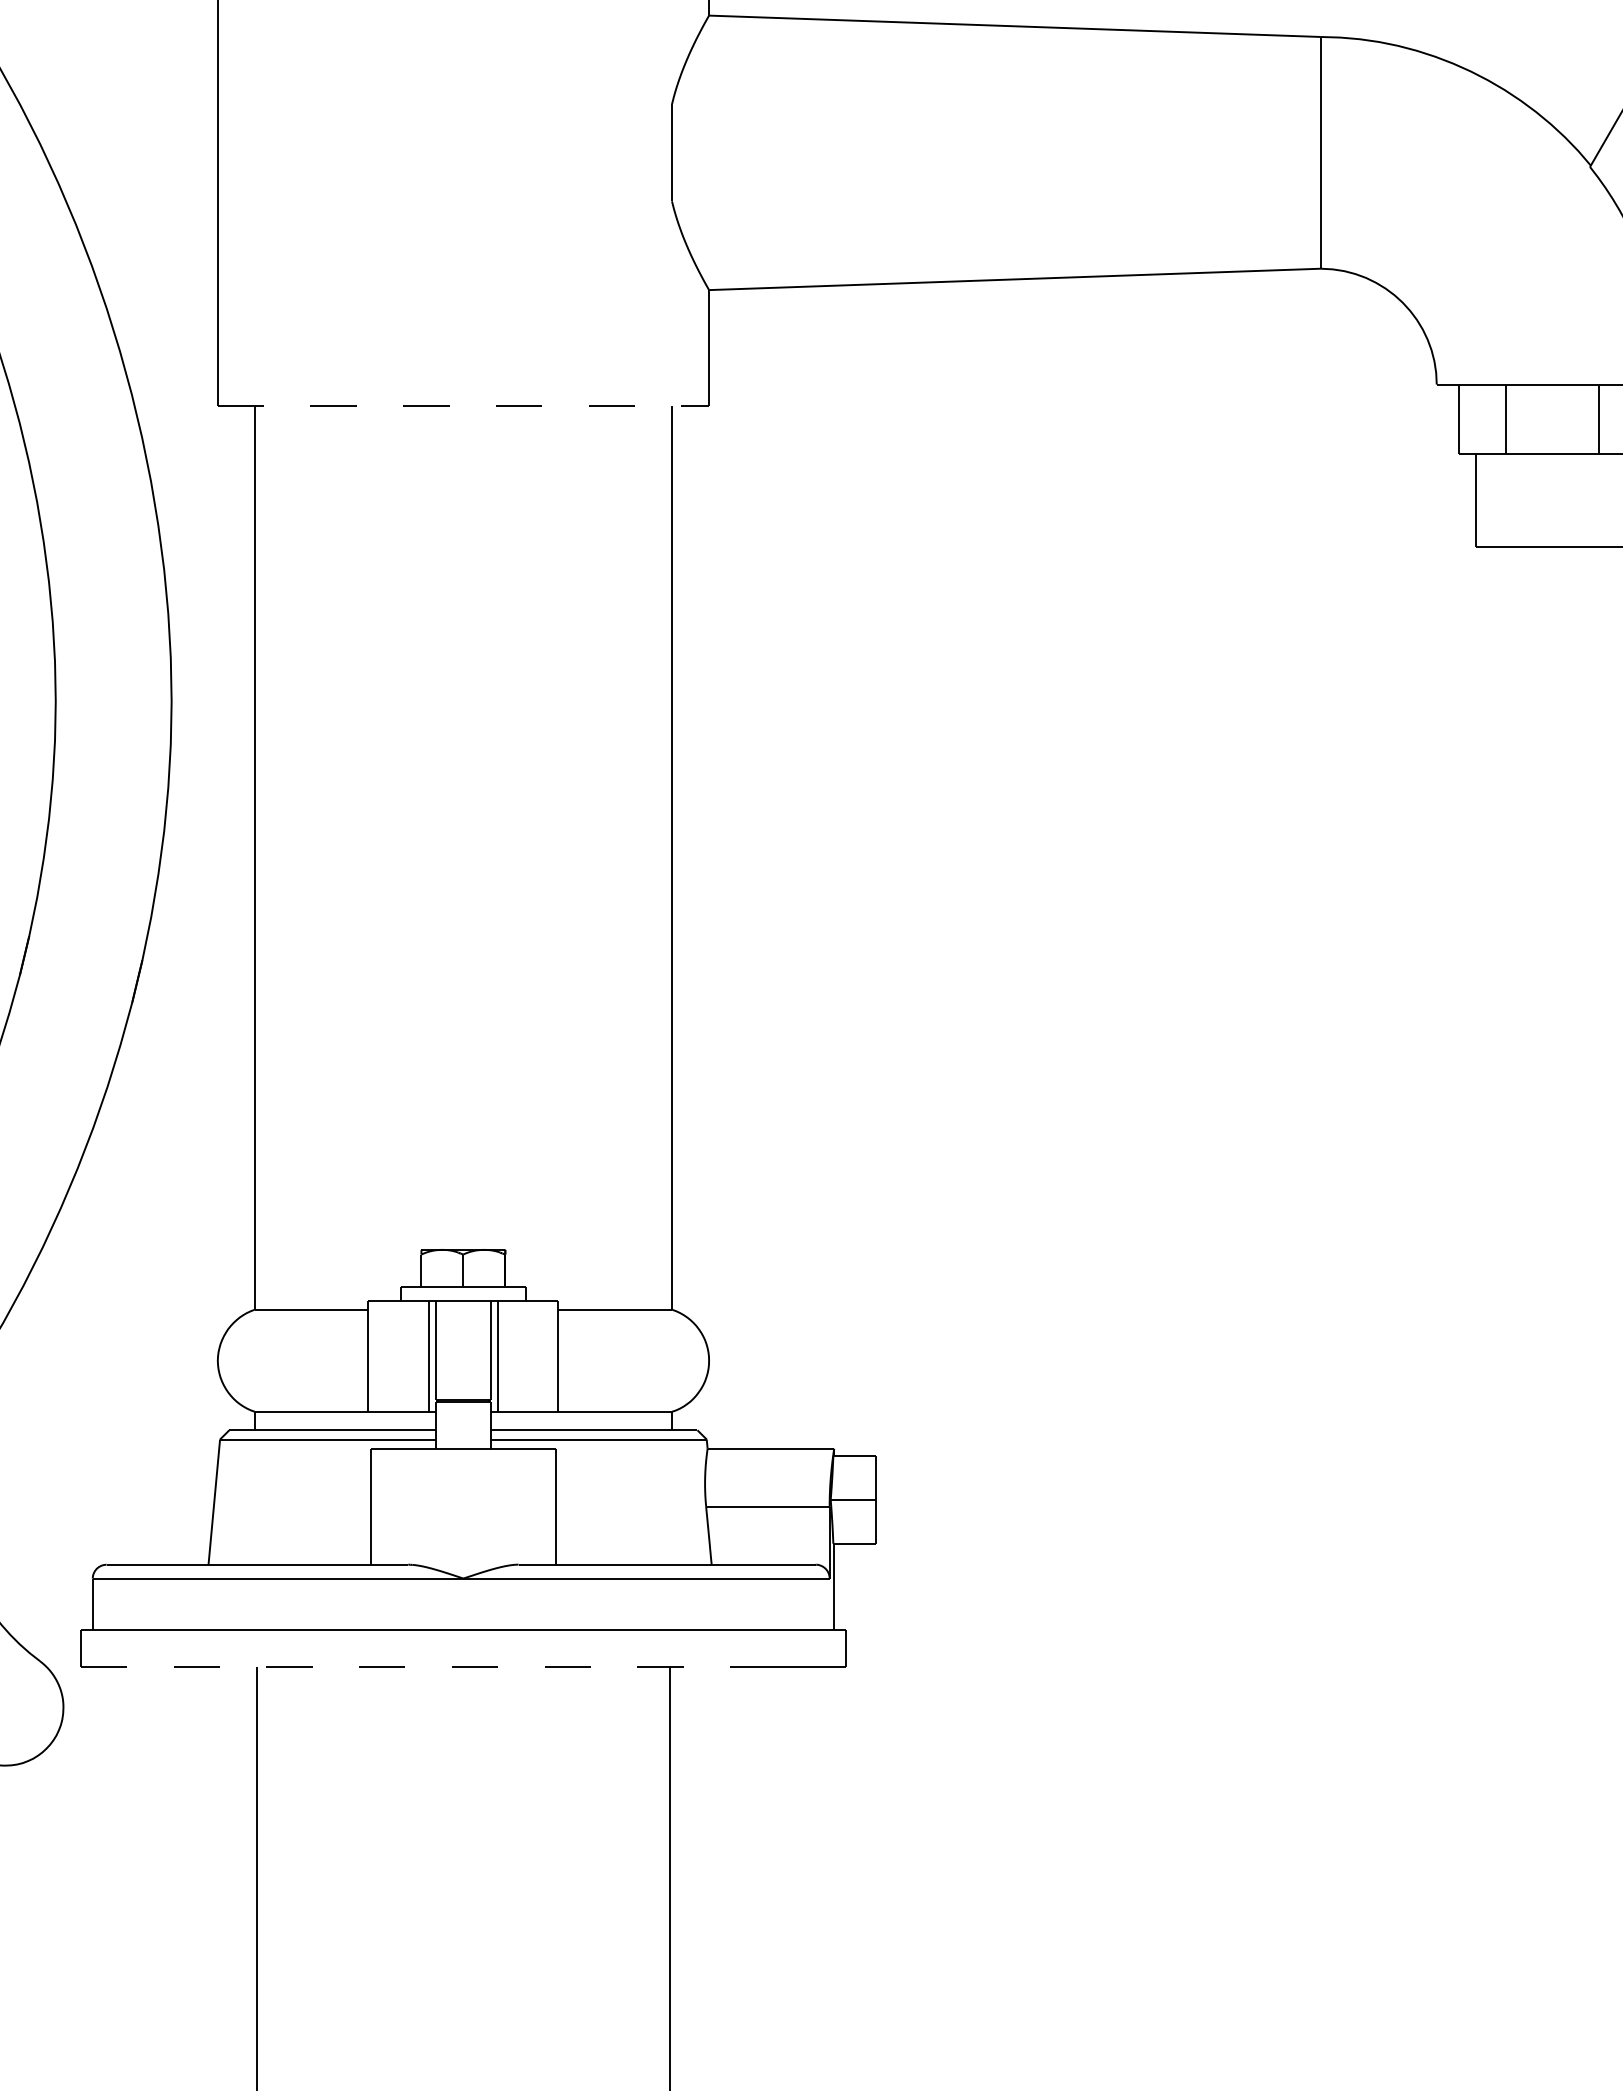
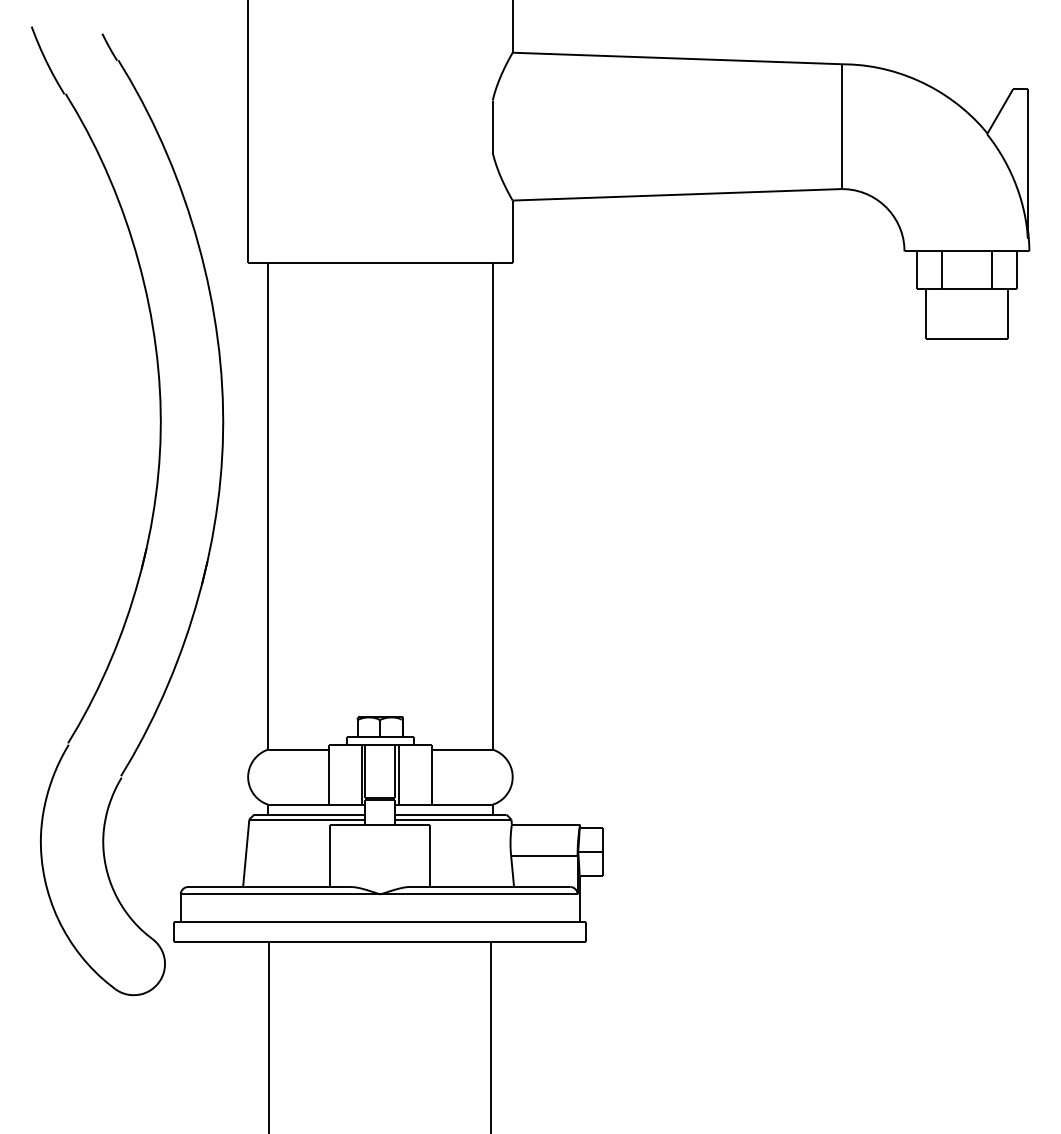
line: (463, 405) -> (380, 262), dashed -> solid
line: (407, 1665) -> (350, 941), dashed -> solid

